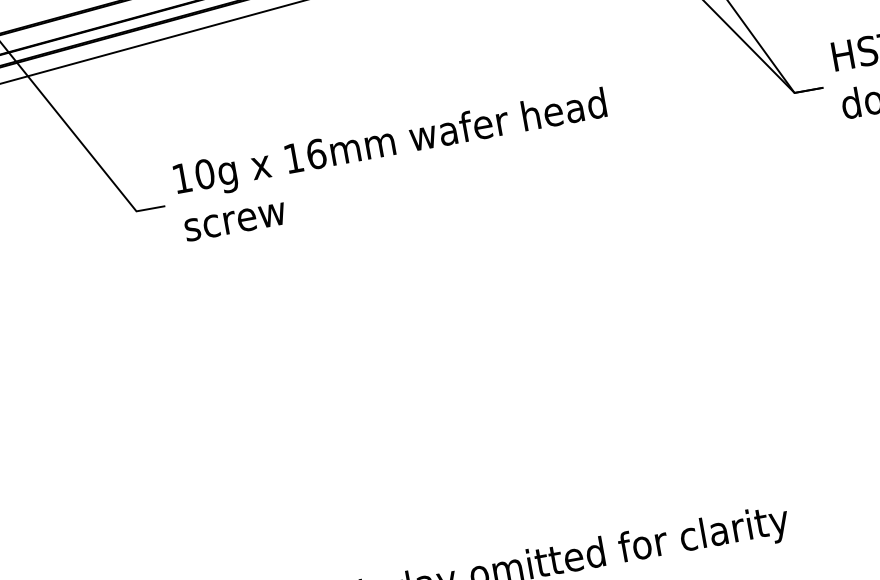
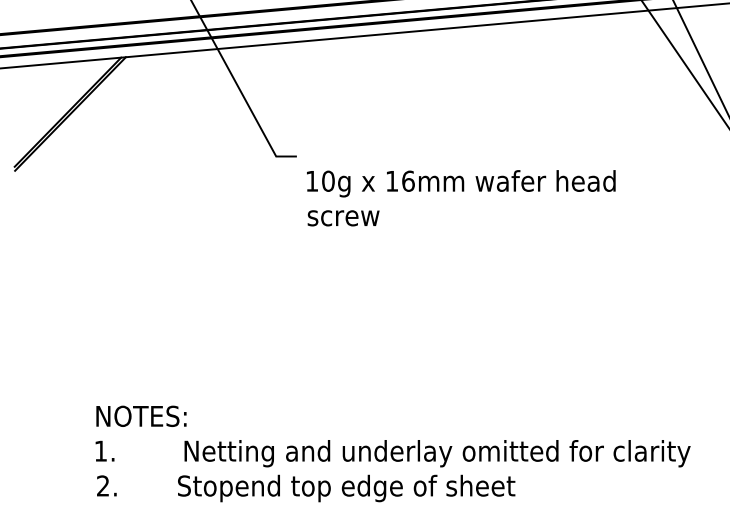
text: (394, 164) -> (461, 198), moved

